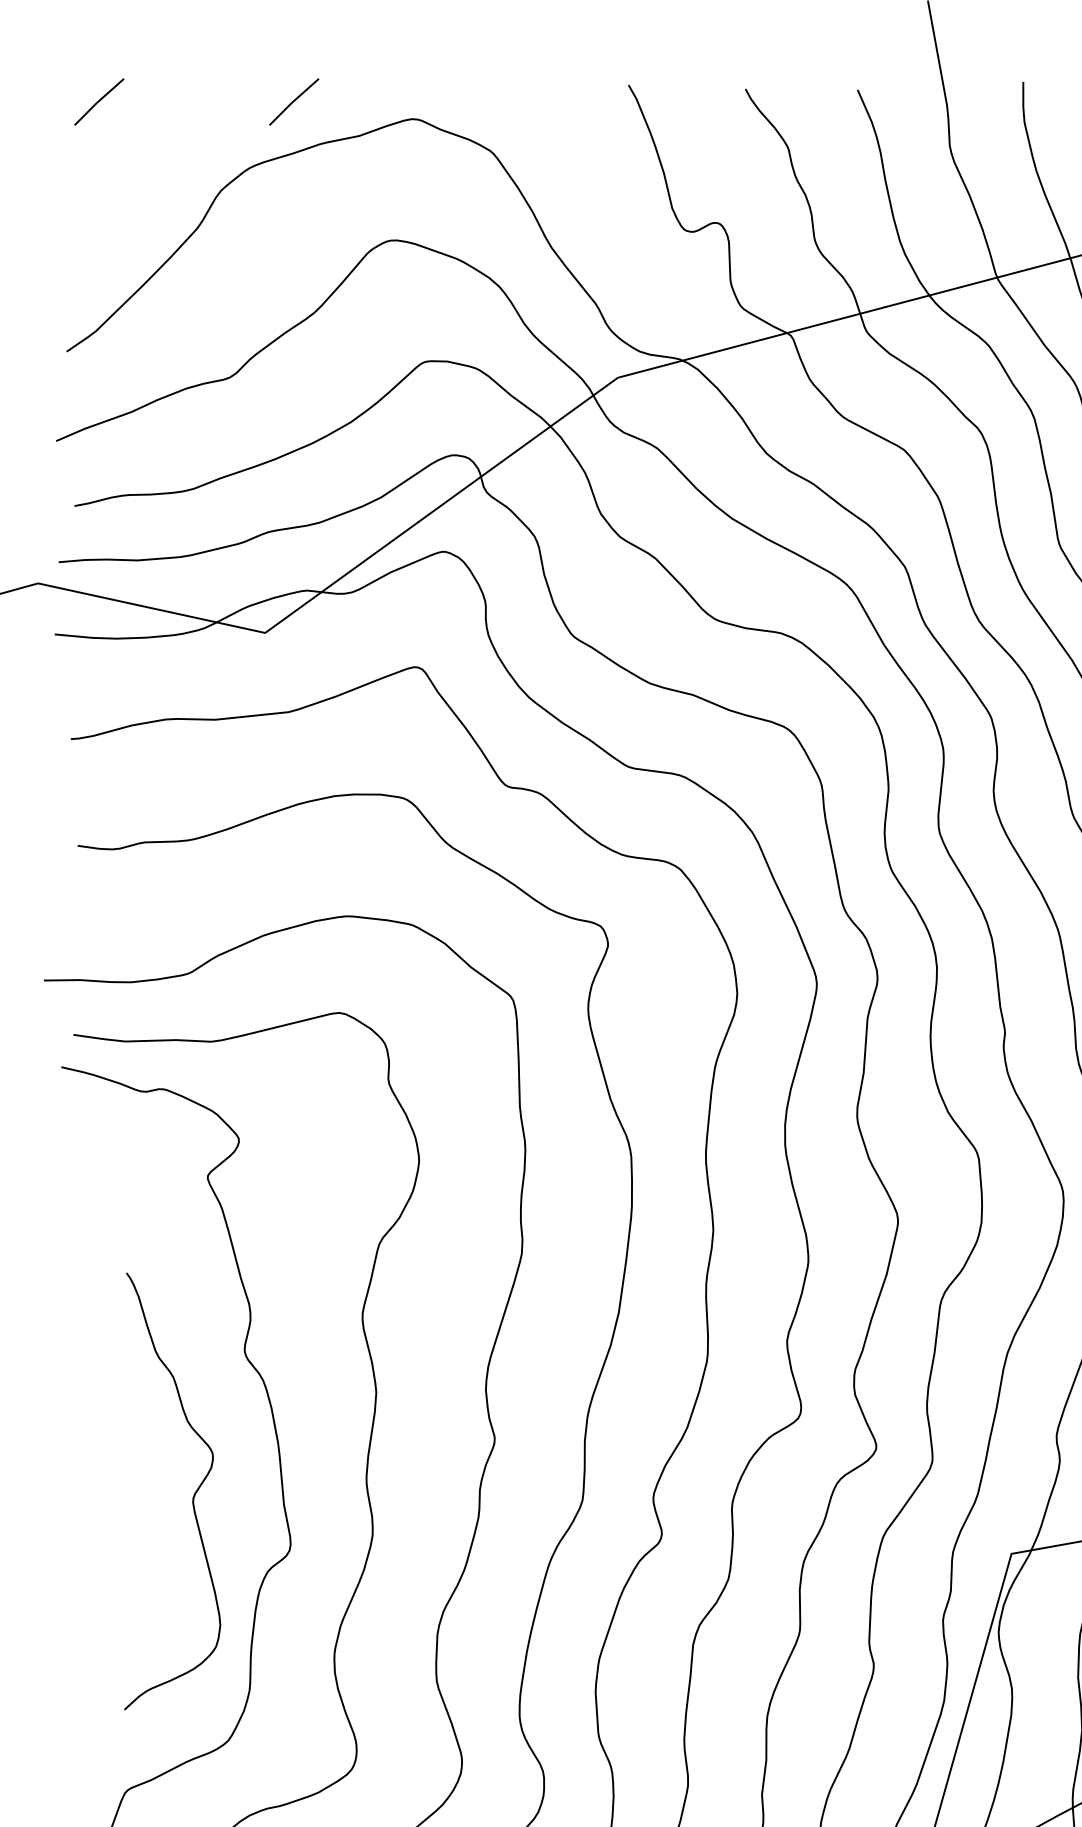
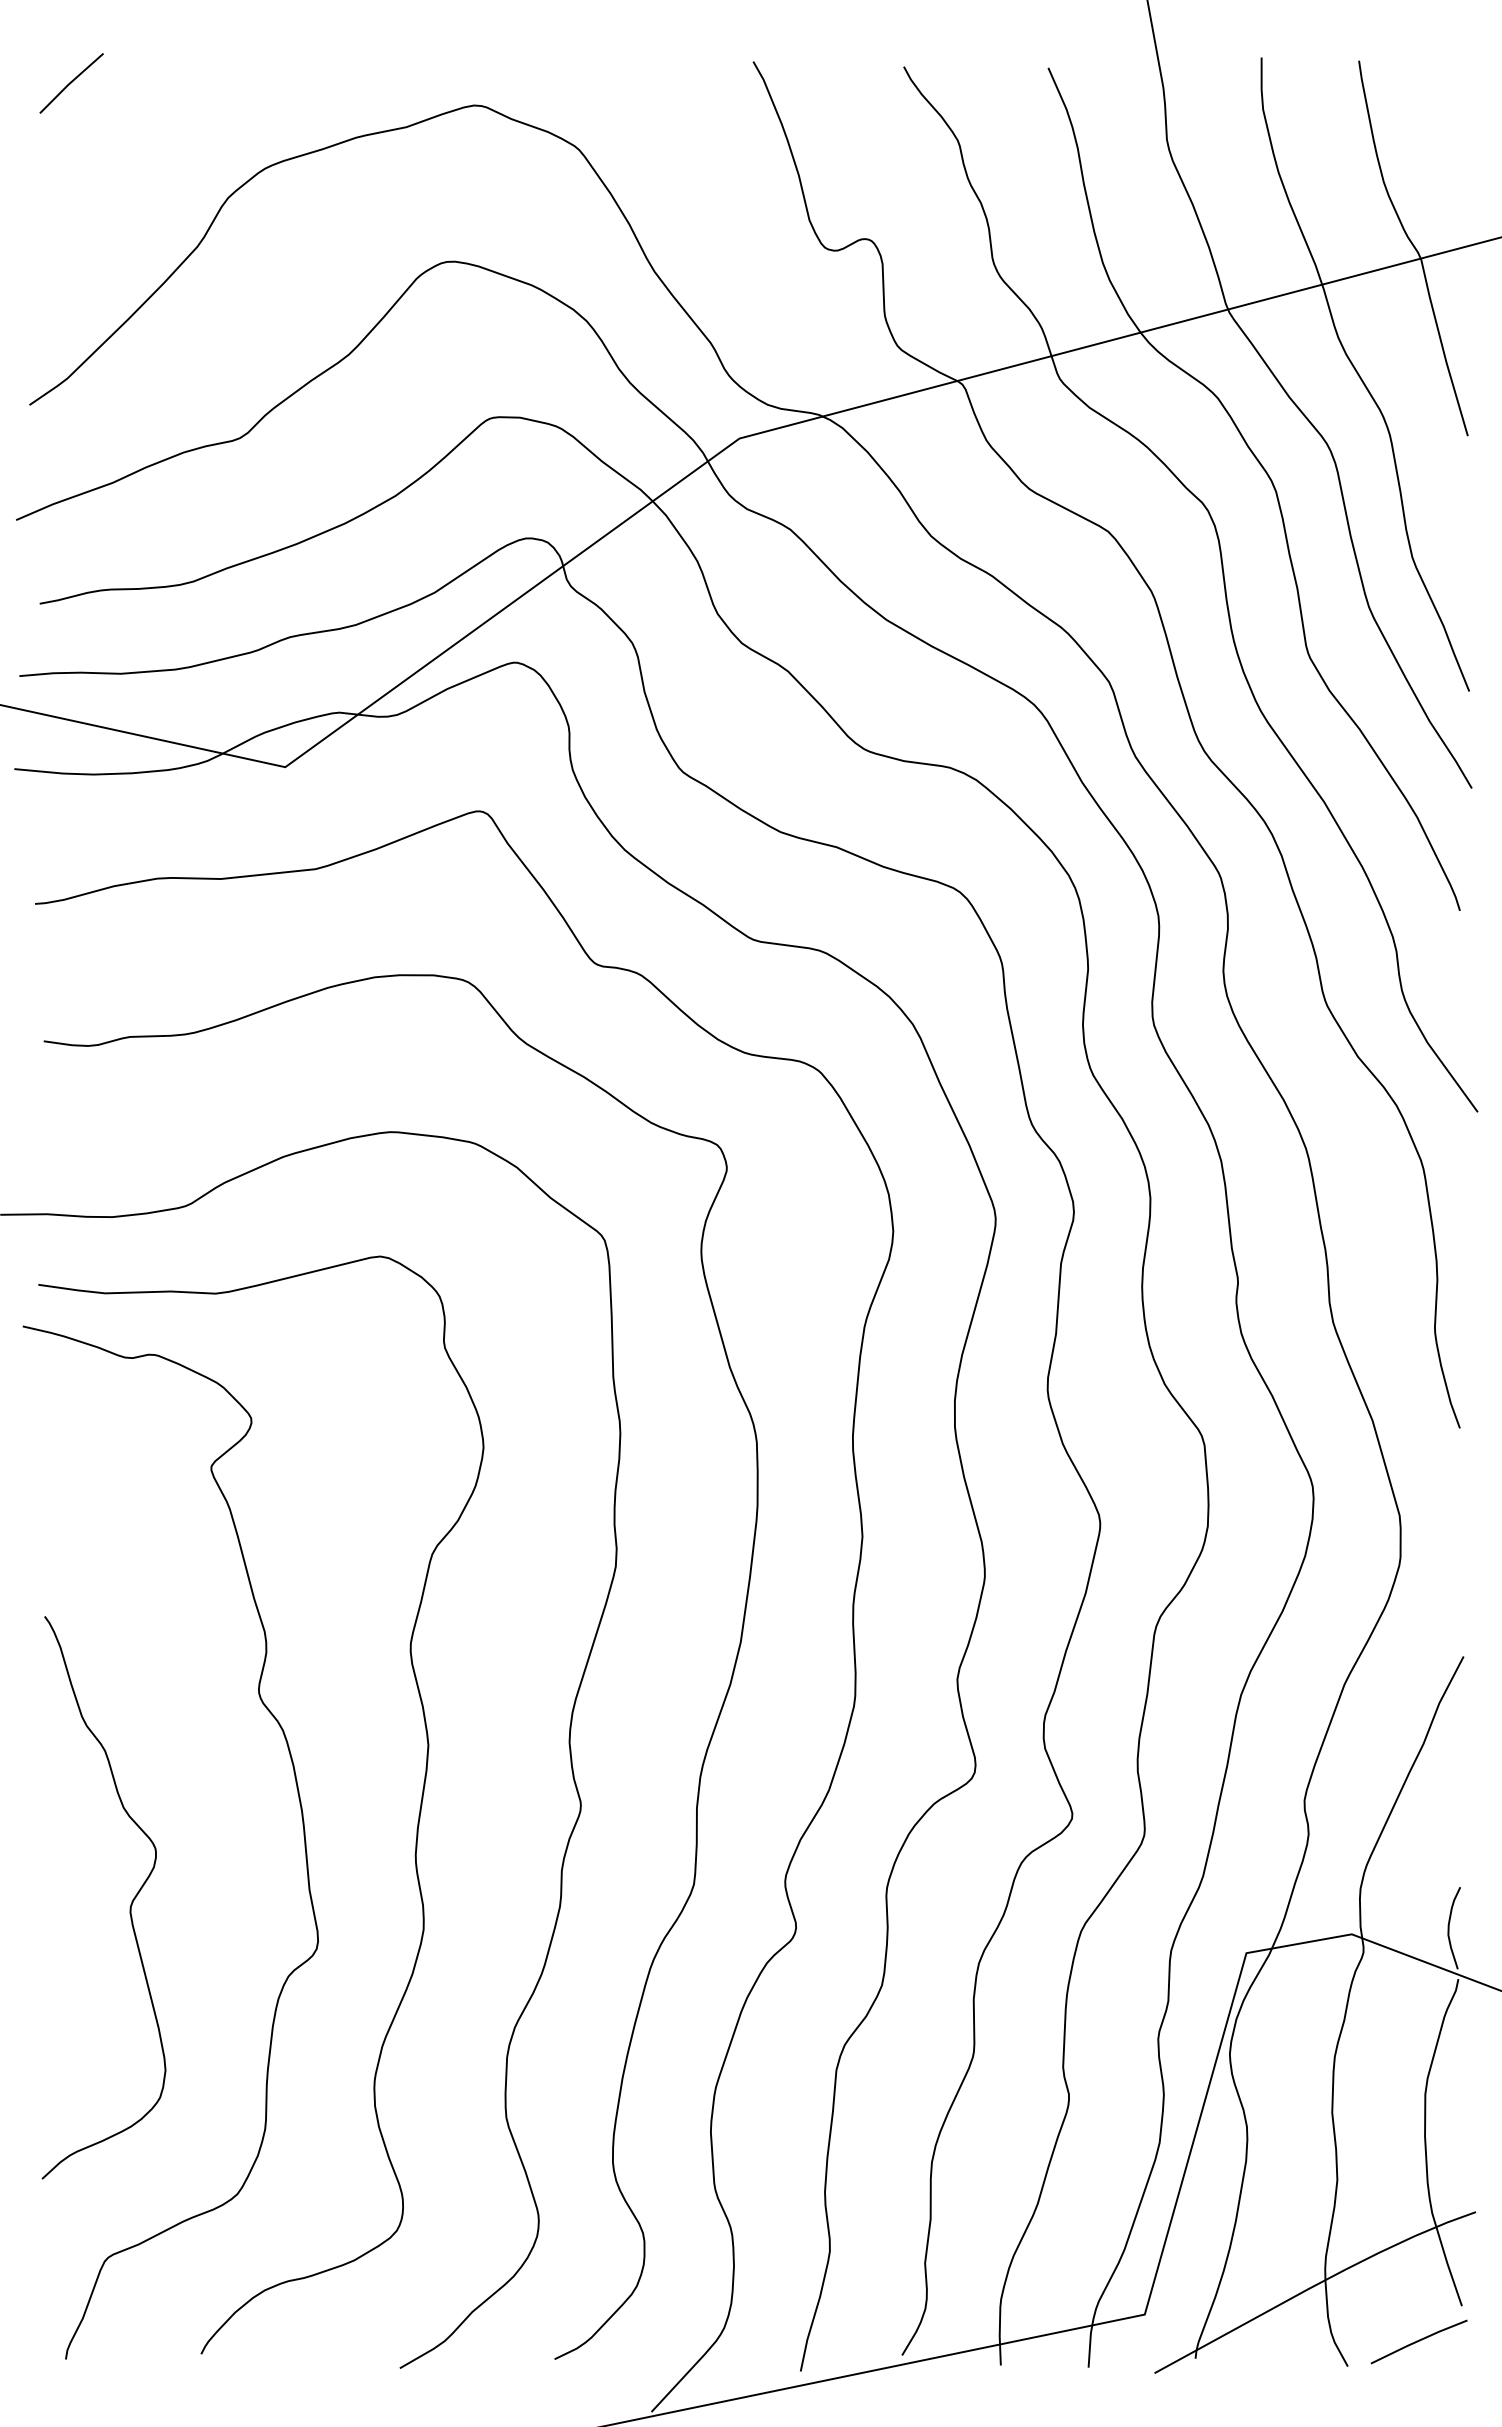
line: (294, 102) -> (322, 83), removed
curve: (192, 1498) -> (129, 1907), moved

